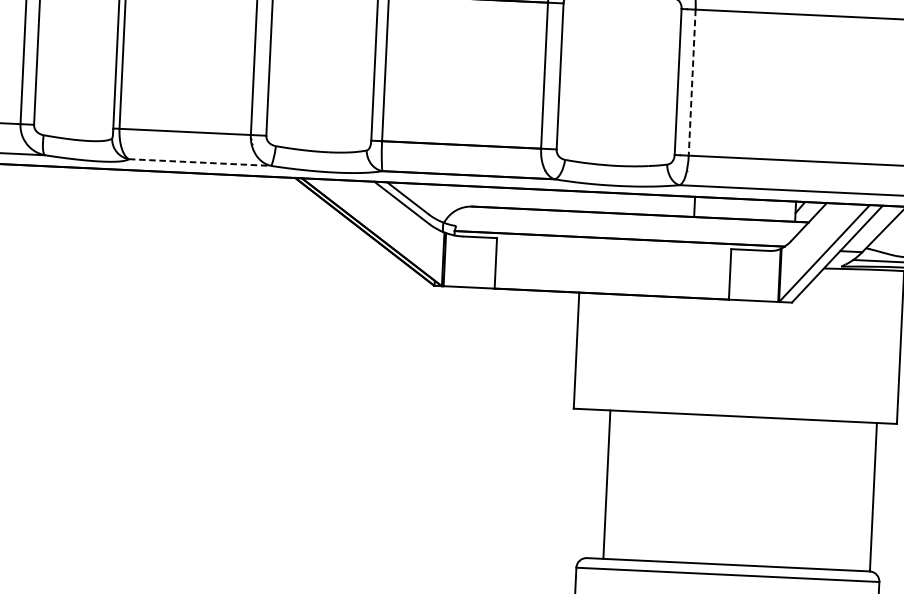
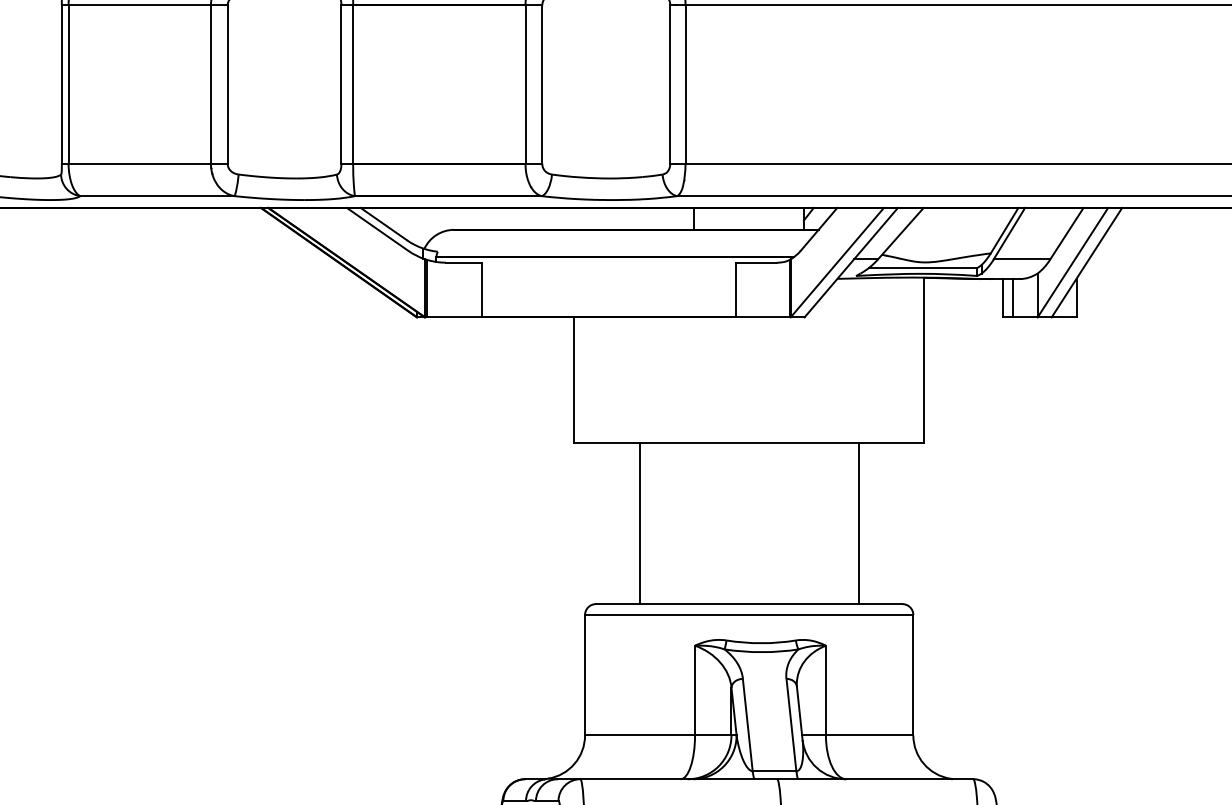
line: (692, 83) -> (685, 85), dashed -> solid
line: (200, 162) -> (157, 196), dashed -> solid
line: (606, 484) -> (639, 523), moved
line: (873, 497) -> (858, 523), moved

